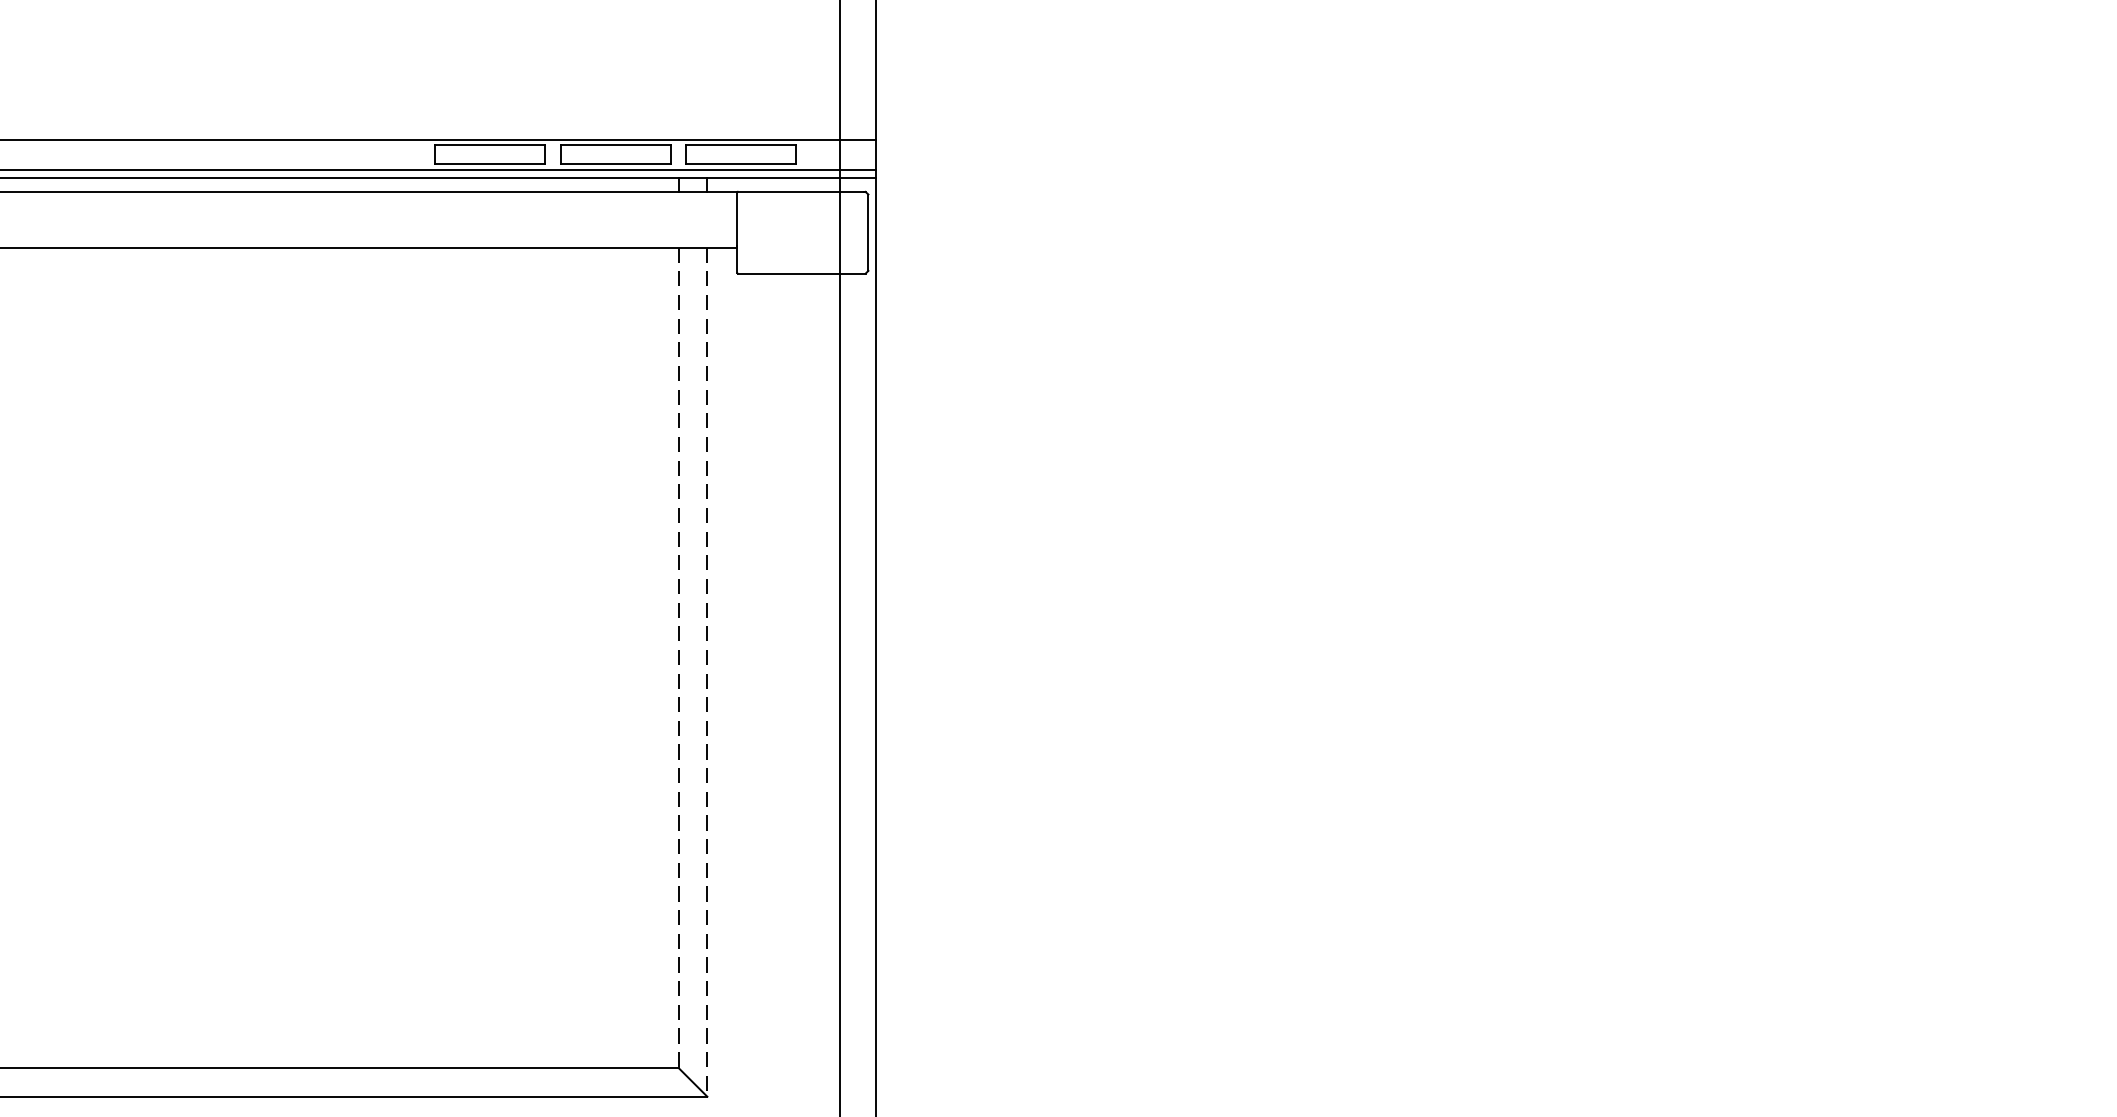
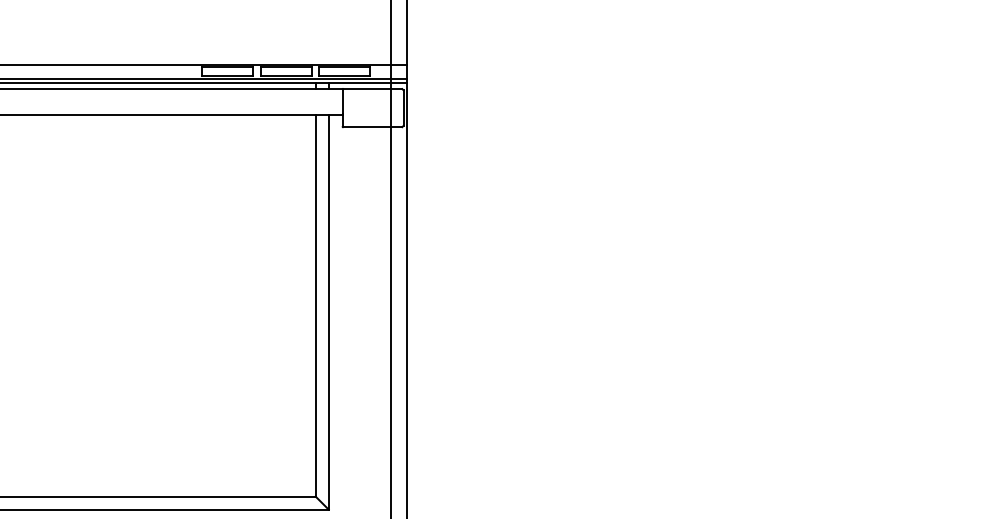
line: (678, 657) -> (315, 305), dashed -> solid
line: (706, 672) -> (328, 312), dashed -> solid

